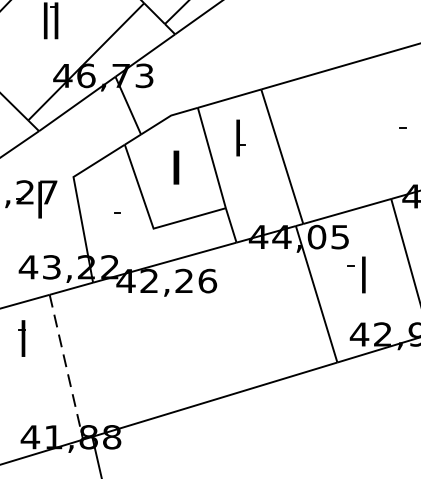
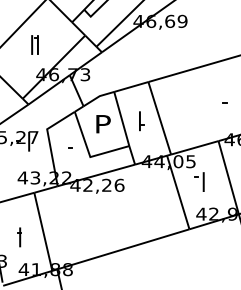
part: (241, 138) -> (141, 121), moved
text: (177, 168) -> (103, 124), I -> P
line: (22, 338) -> (19, 237), moved
line: (66, 366) -> (43, 231), dashed -> solid

